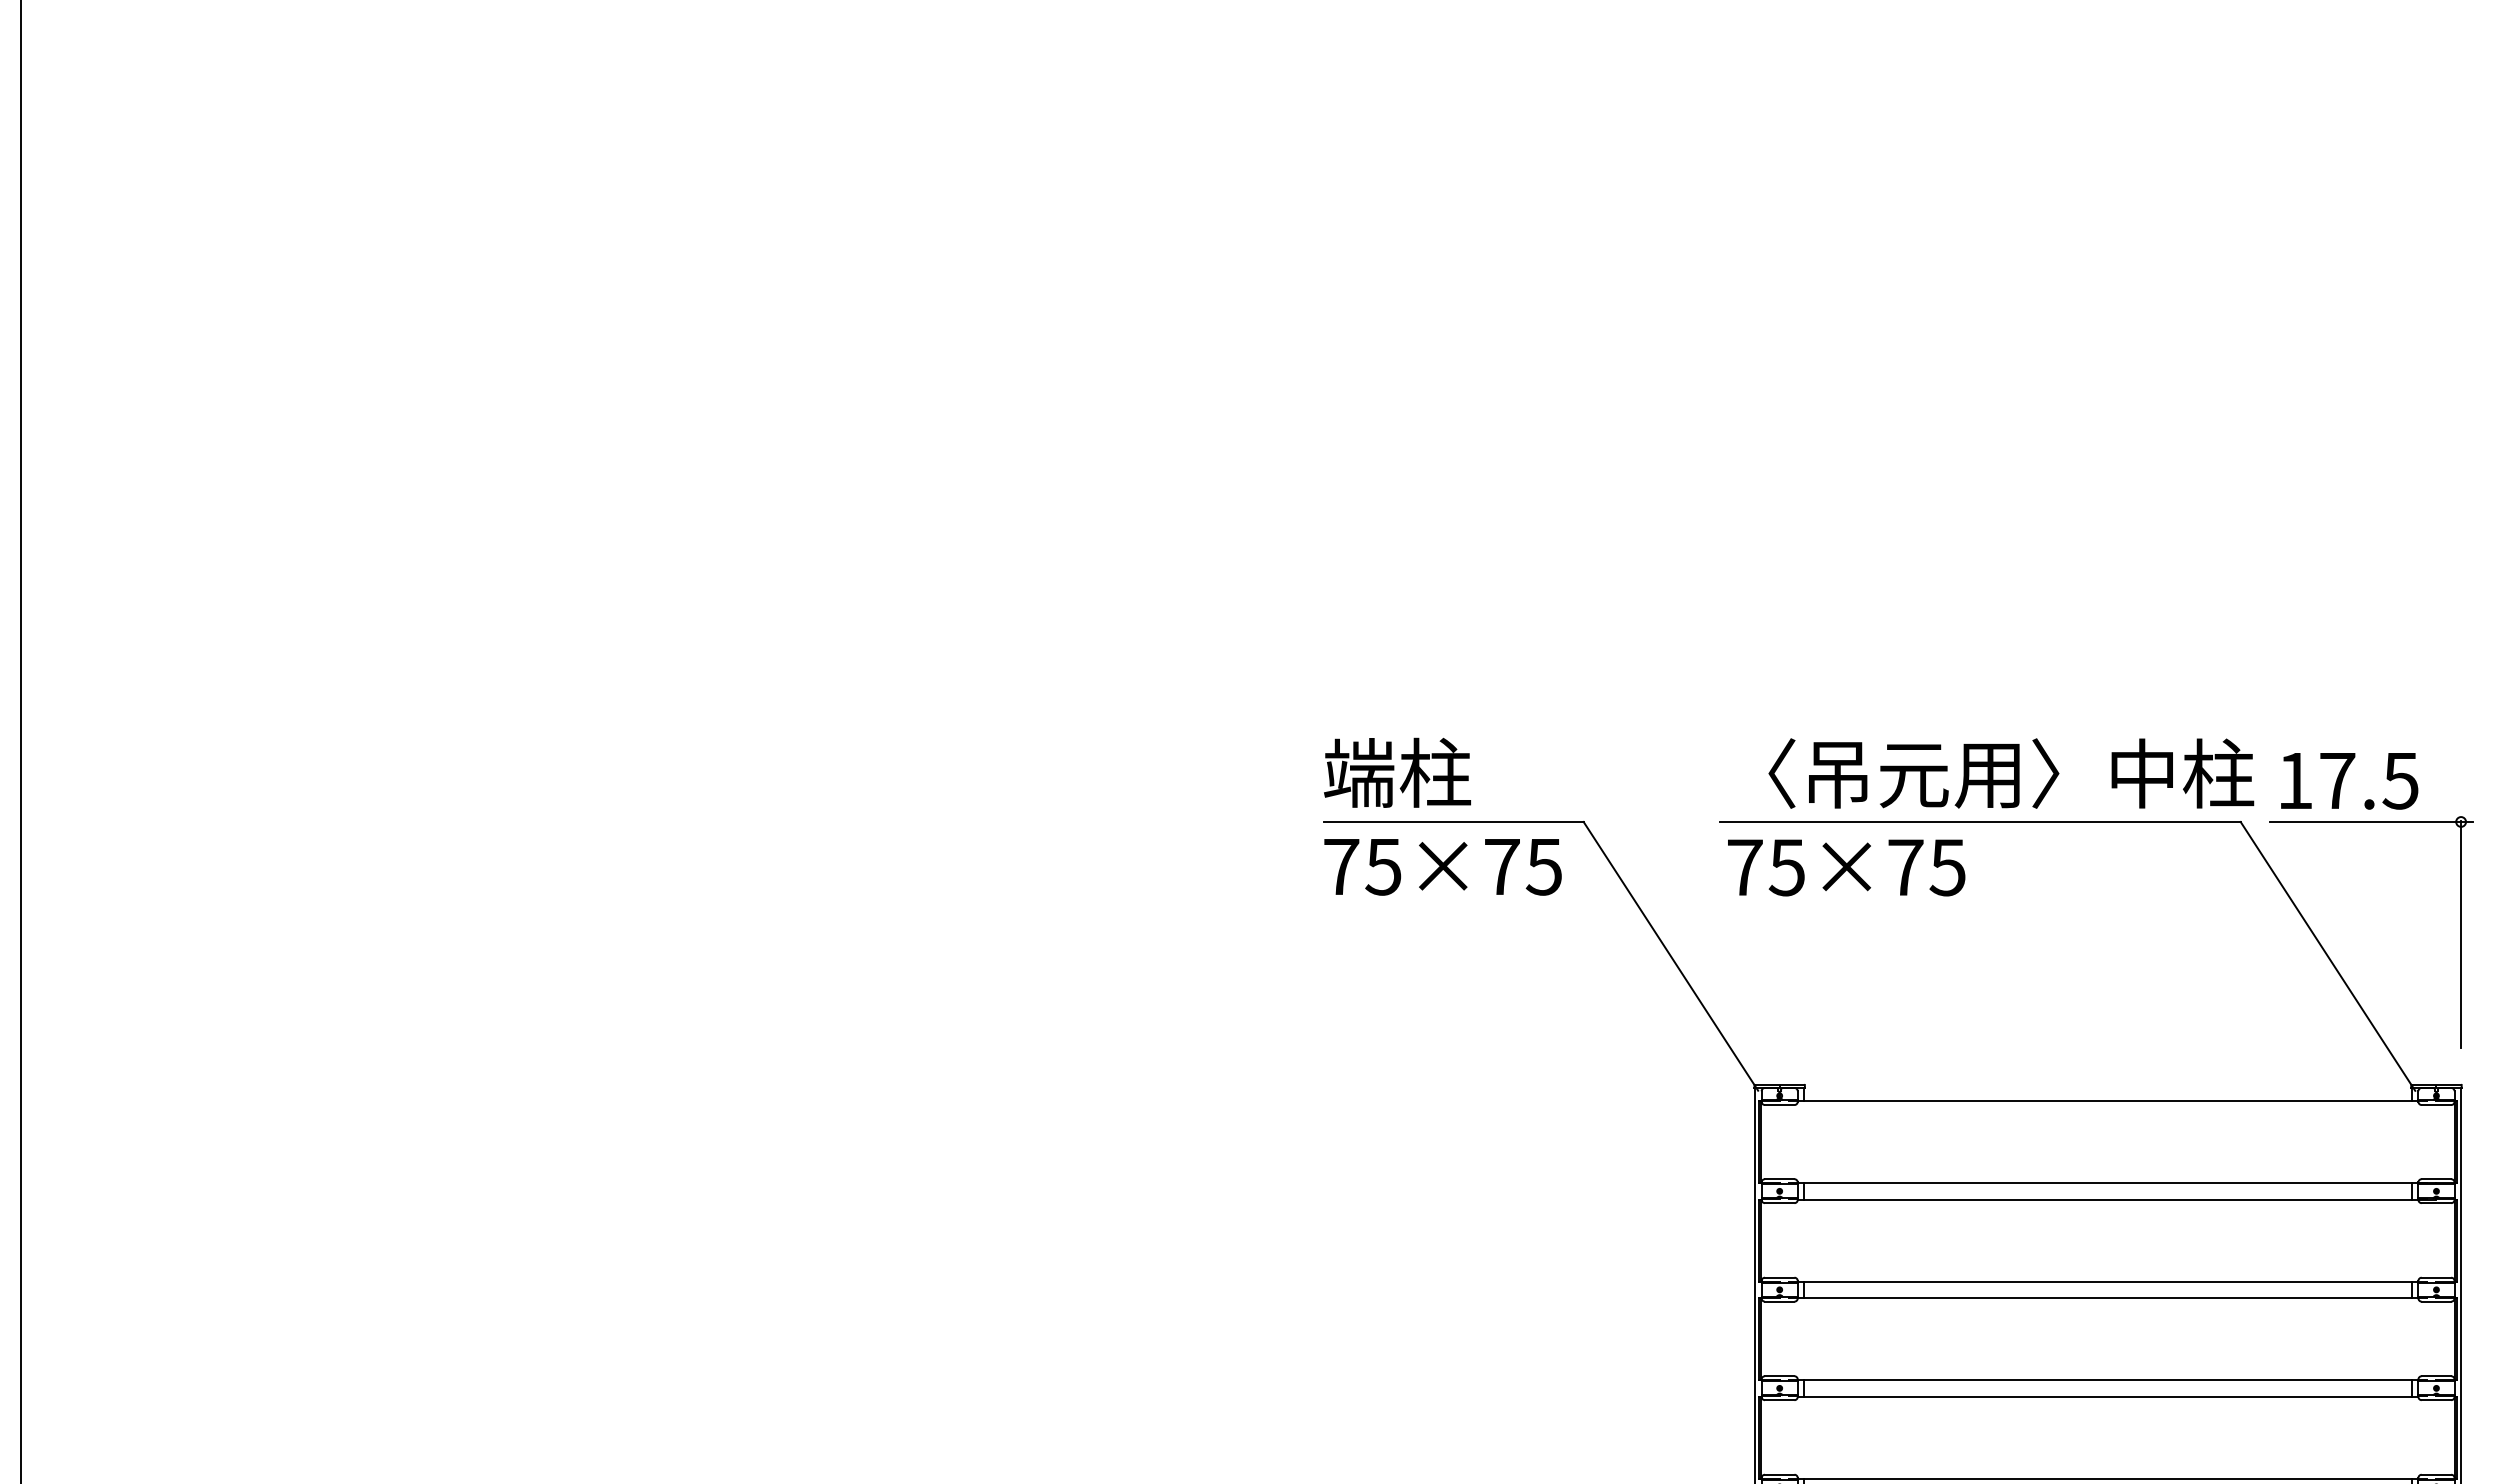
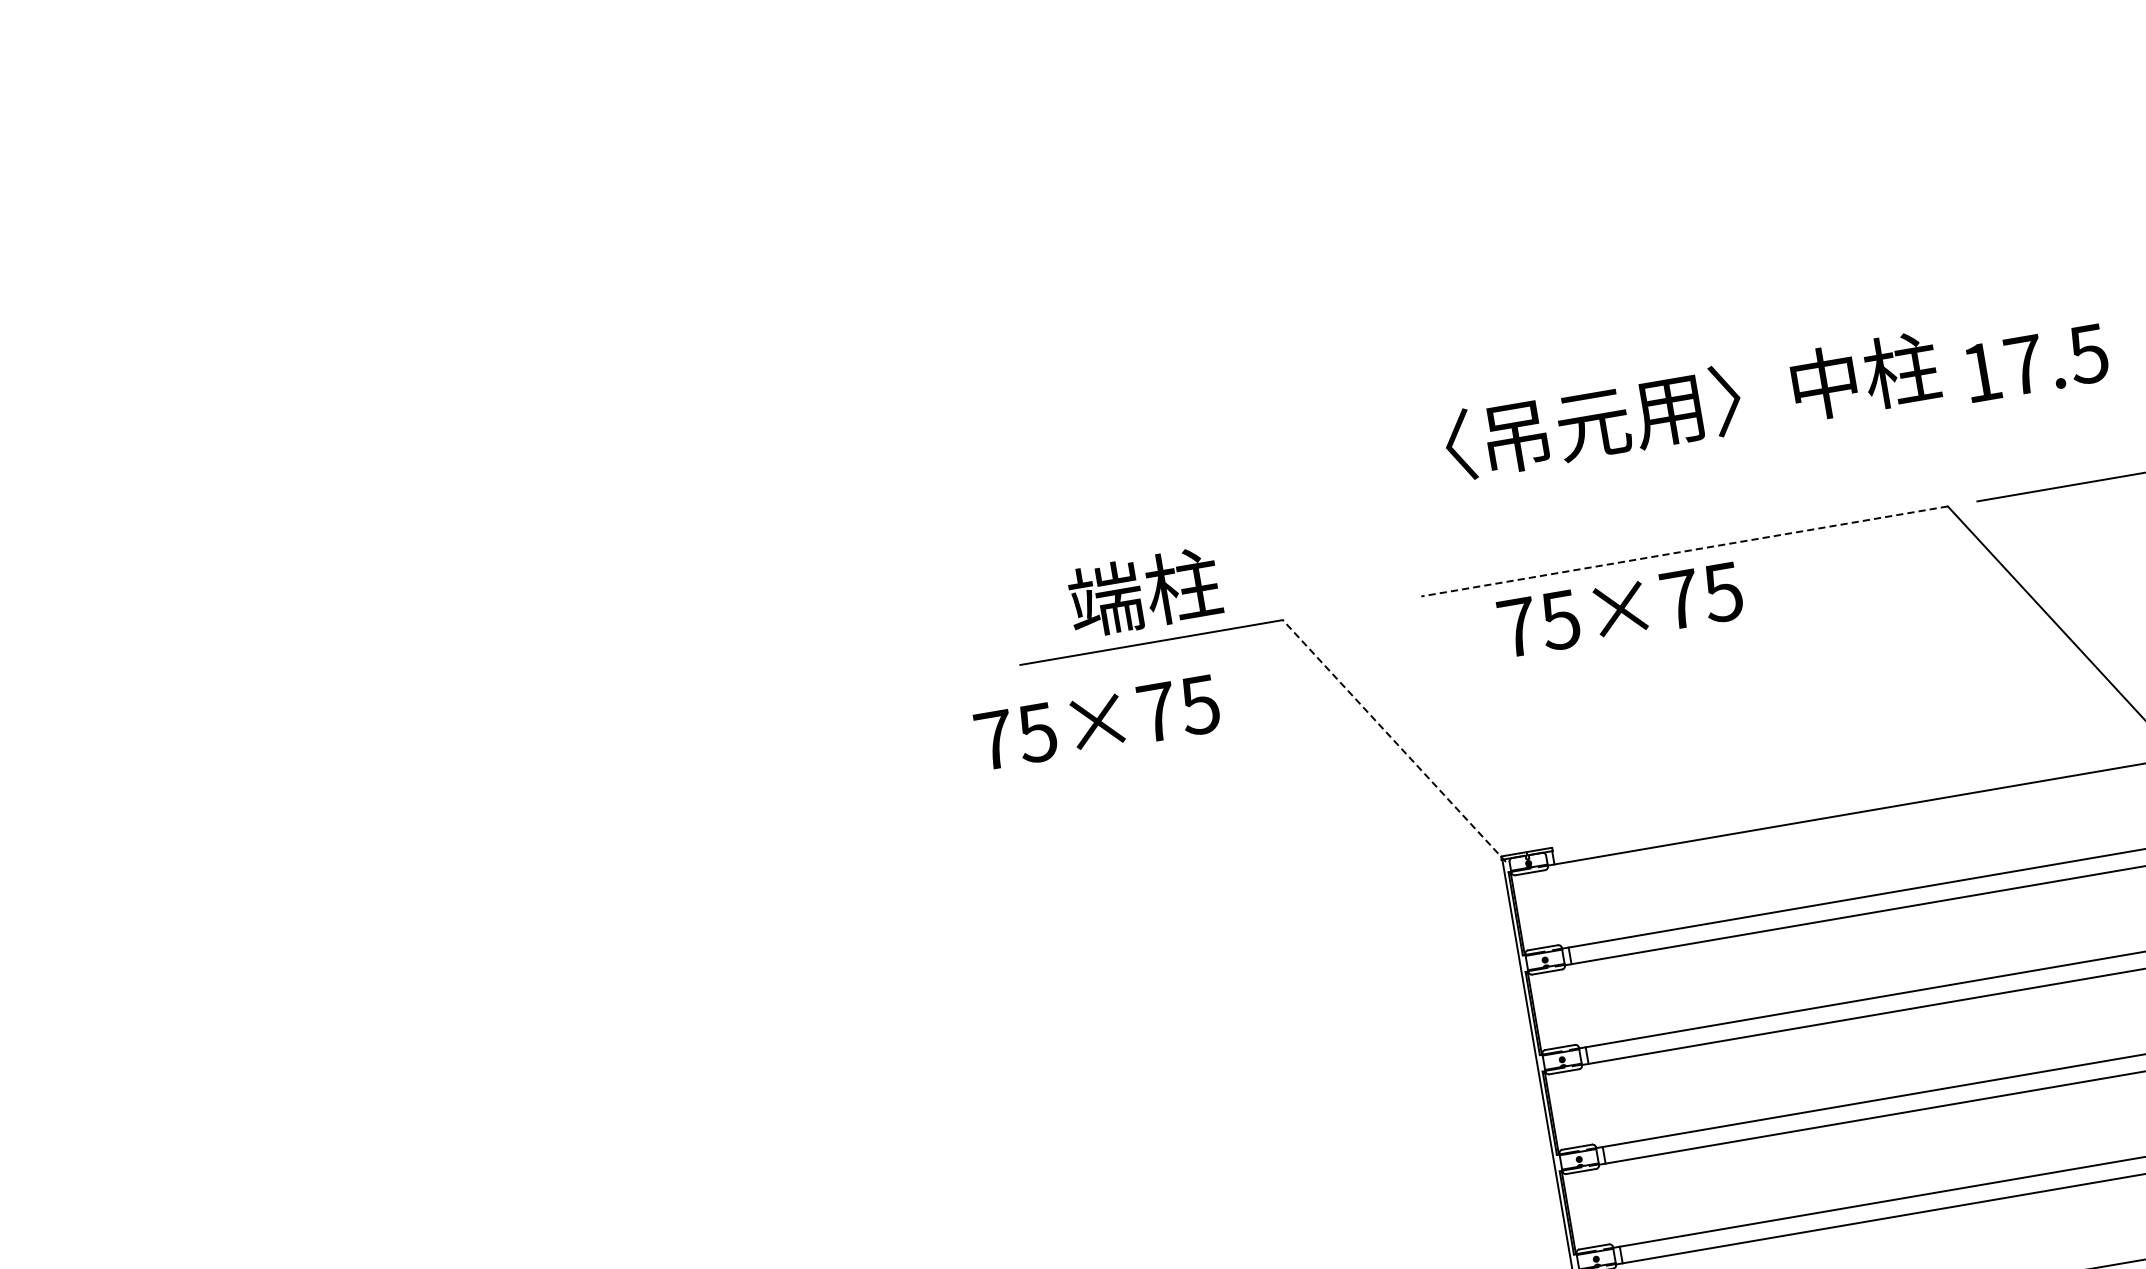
text: (1397, 772) -> (1144, 592), moved
text: (2011, 773) -> (1691, 405), moved
text: (2349, 781) -> (2036, 363), moved
line: (1980, 821) -> (1684, 550), solid -> dashed
text: (1442, 867) -> (1097, 723), moved
text: (1846, 867) -> (1620, 609), moved
line: (1670, 955) -> (1393, 740), solid -> dashed

